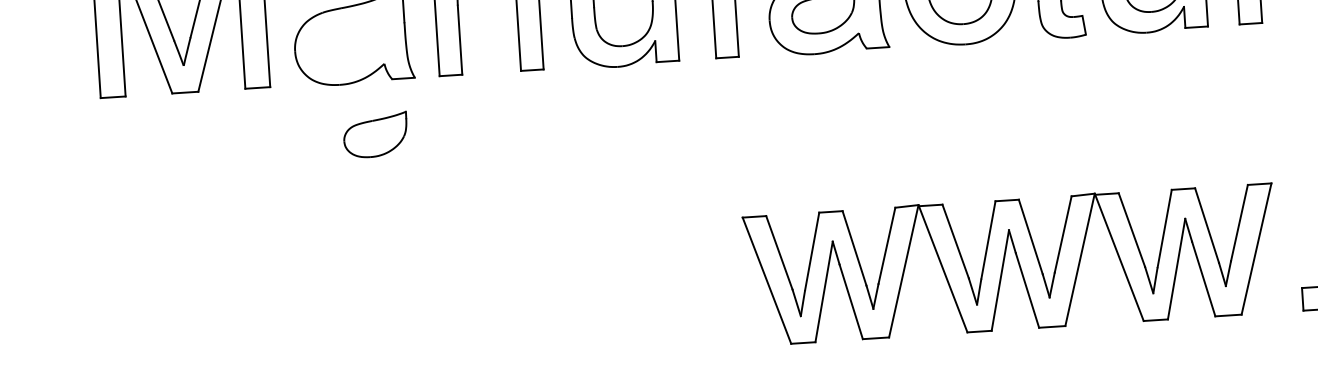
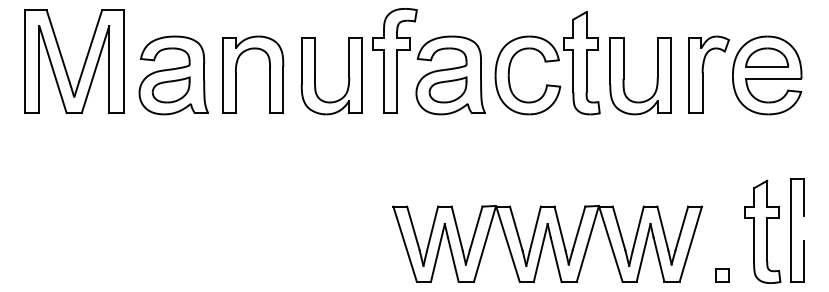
part: (374, 134) -> (170, 89), moved

